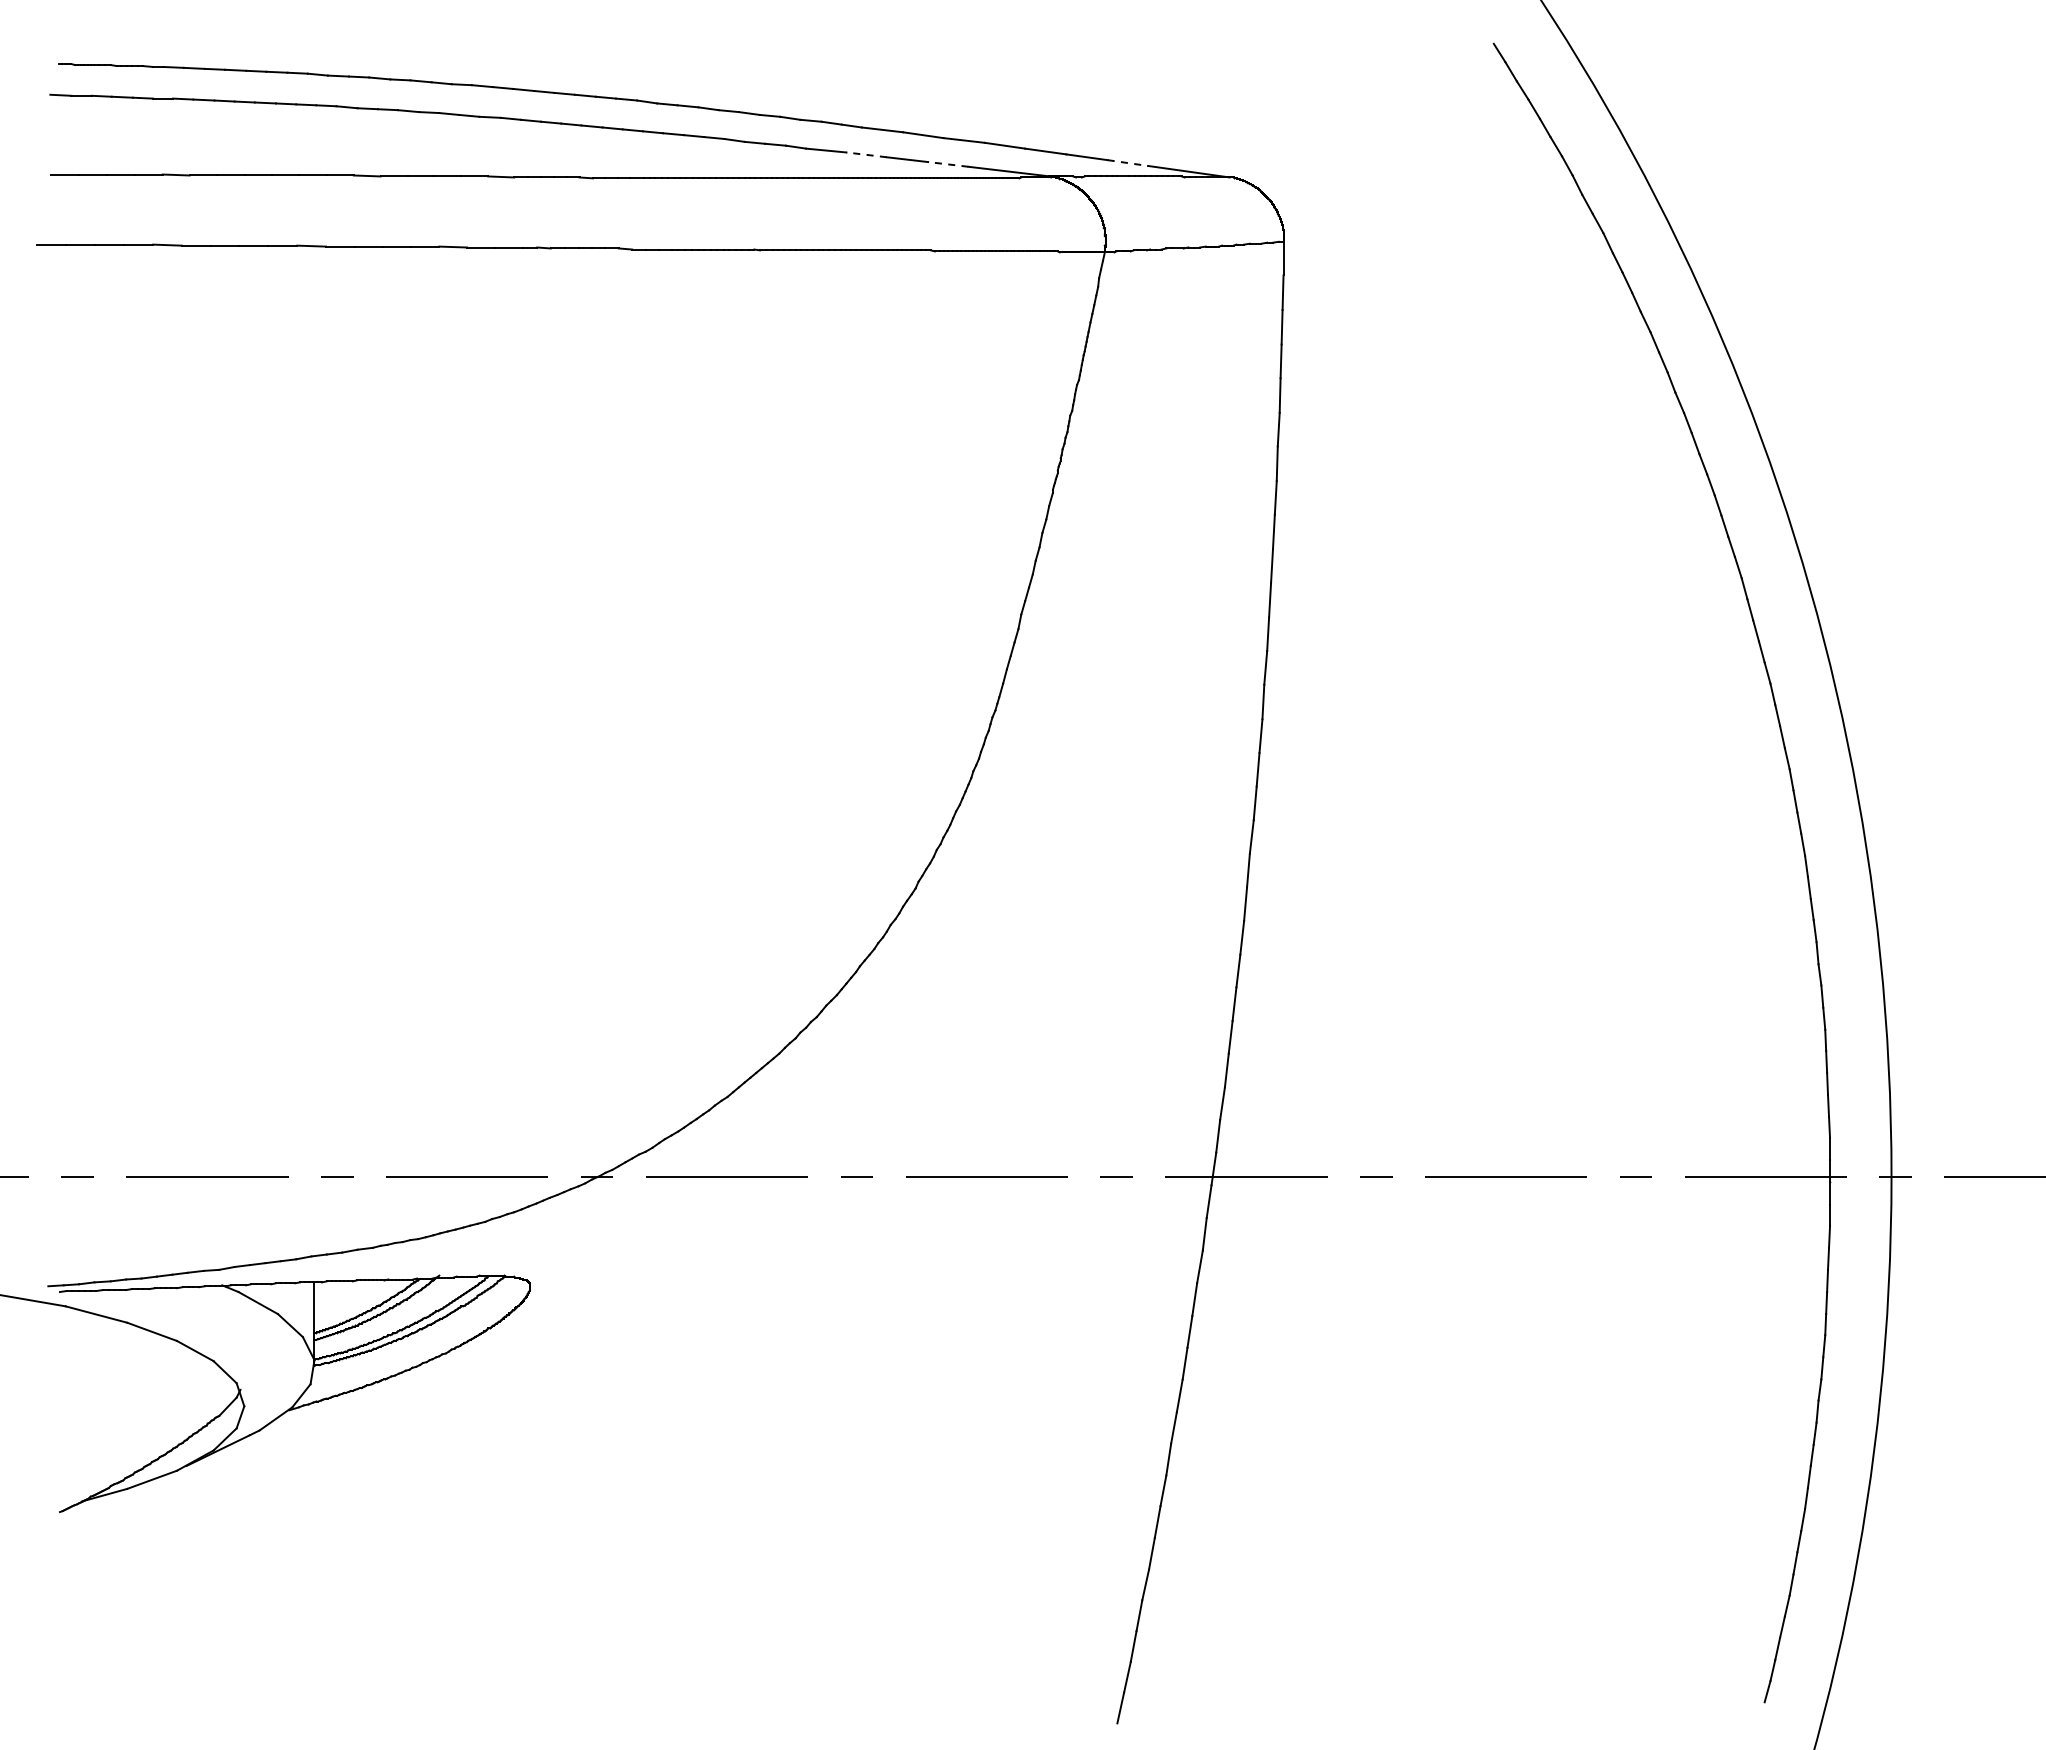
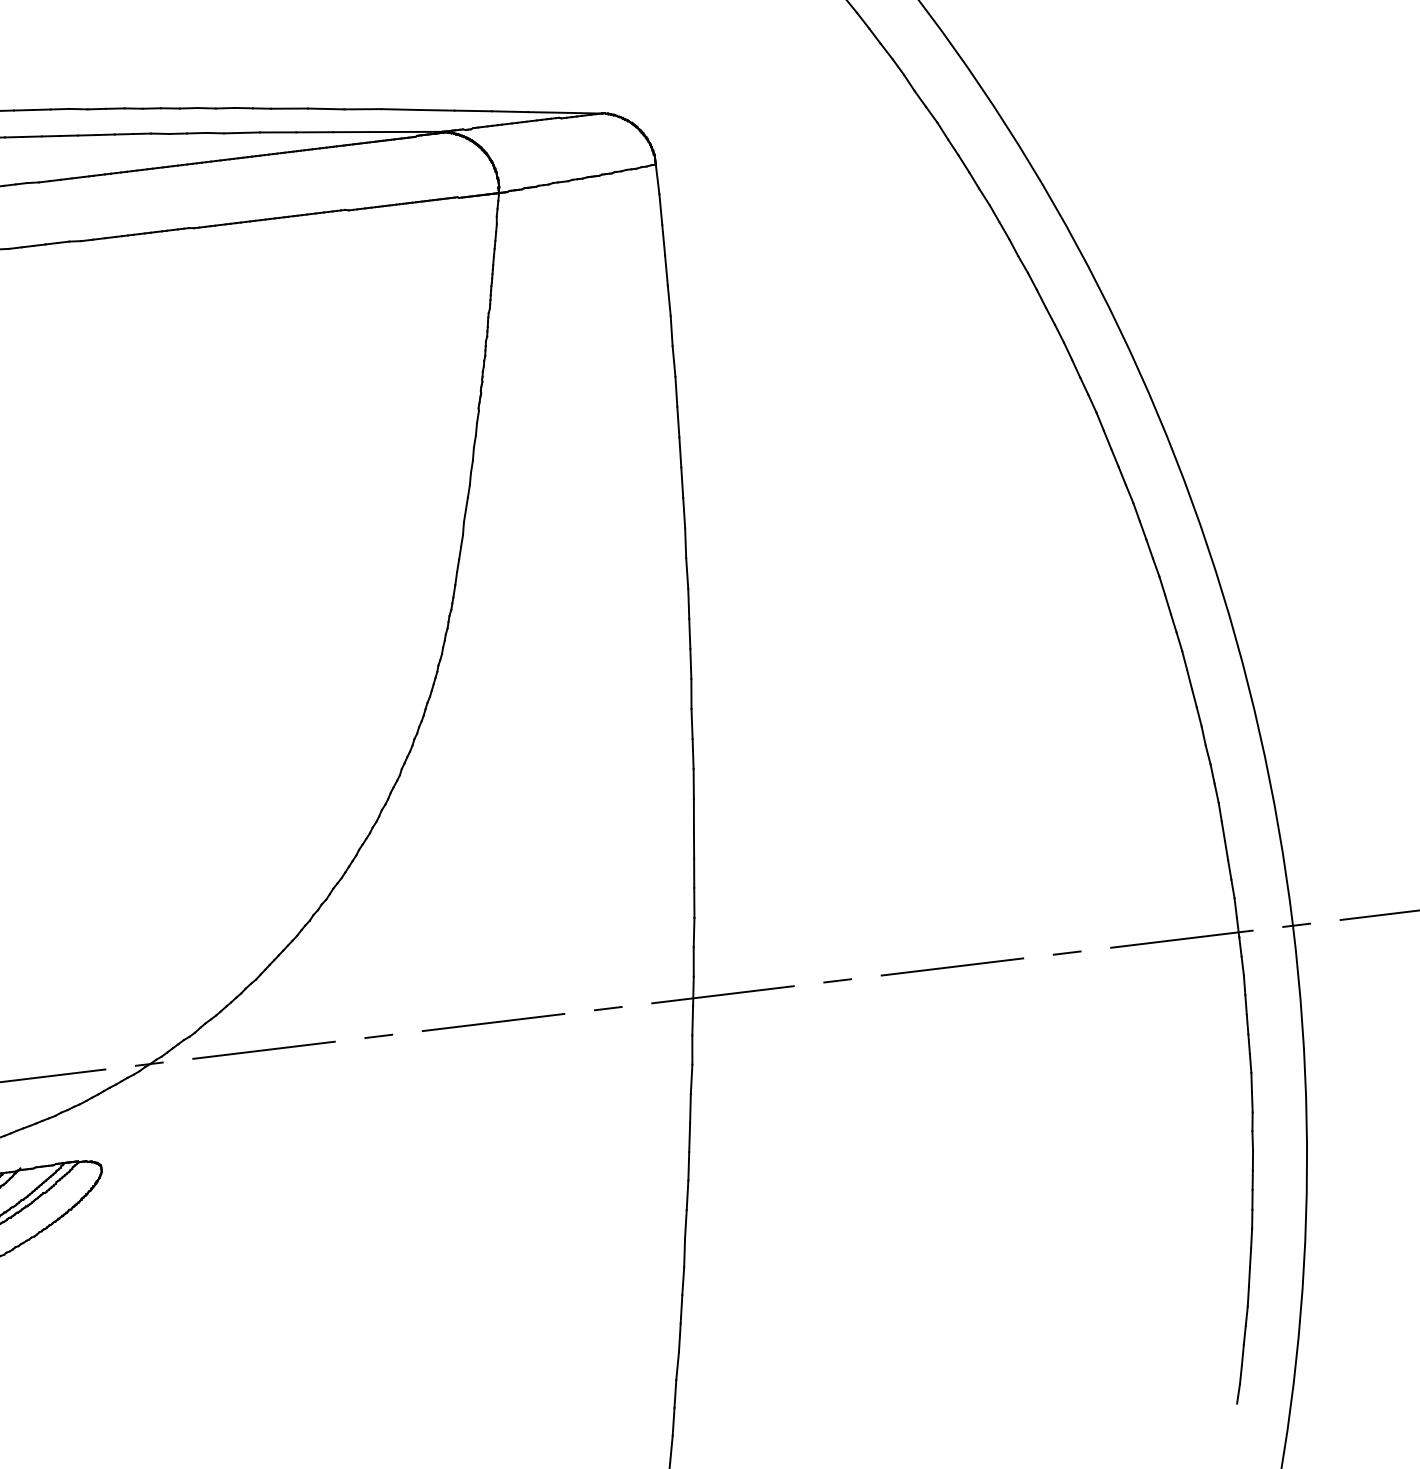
line: (866, 154) -> (278, 132), dashed -> solid
line: (1128, 163) -> (510, 112), dashed -> solid
line: (947, 164) -> (350, 132), dashed -> solid

